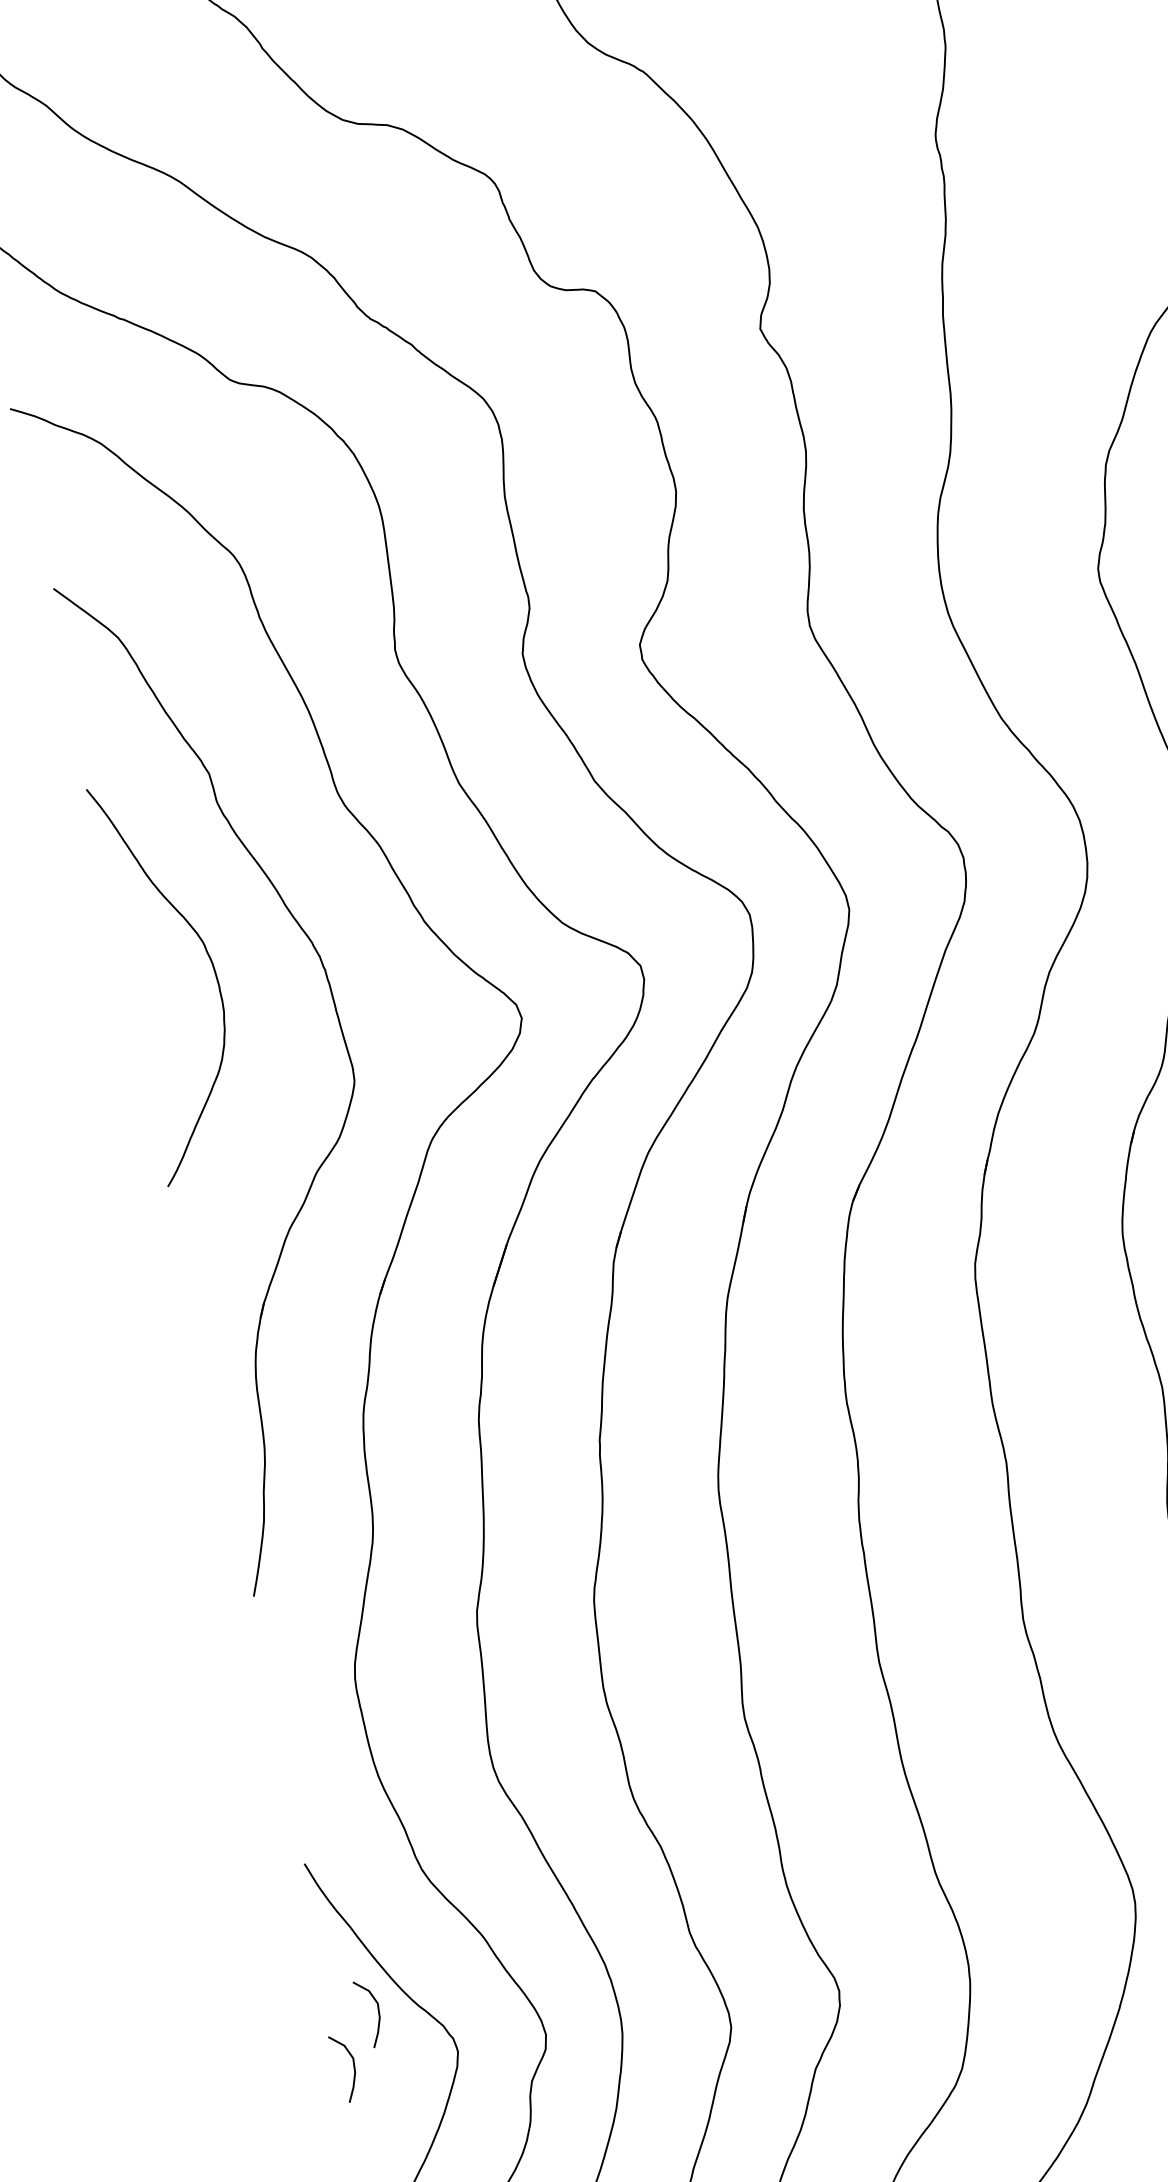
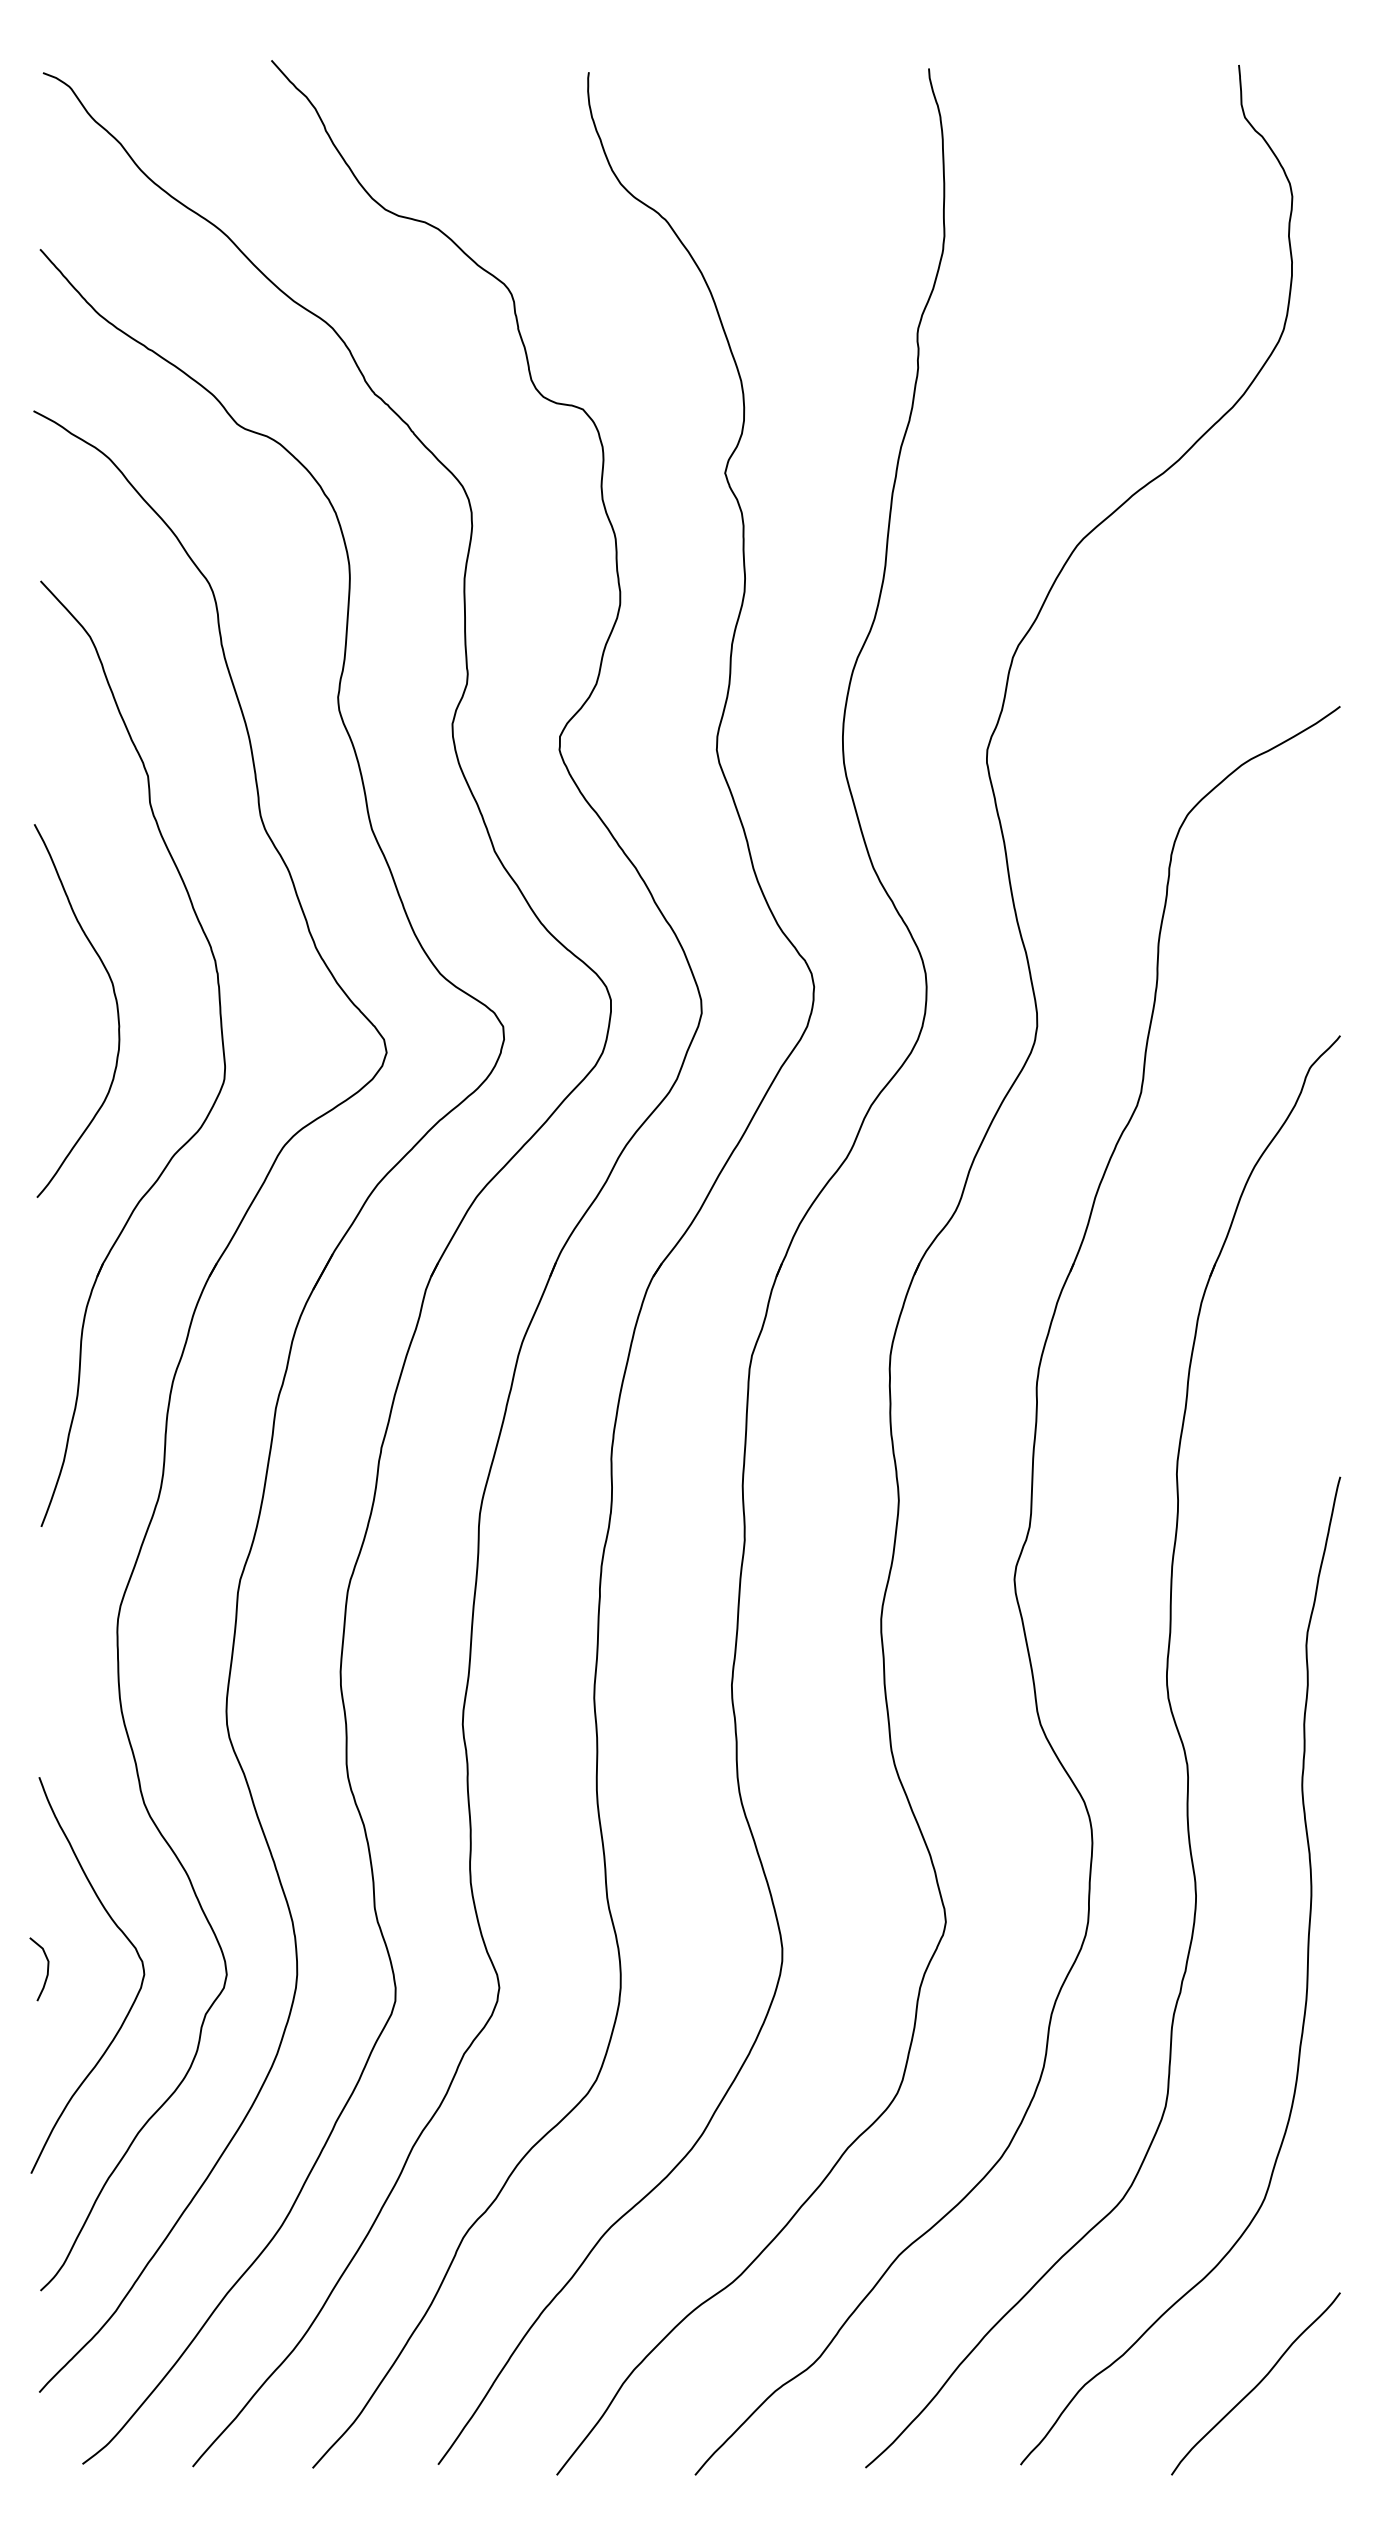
curve: (212, 969) -> (116, 1009), moved
curve: (378, 2012) -> (79, 1924), removed

